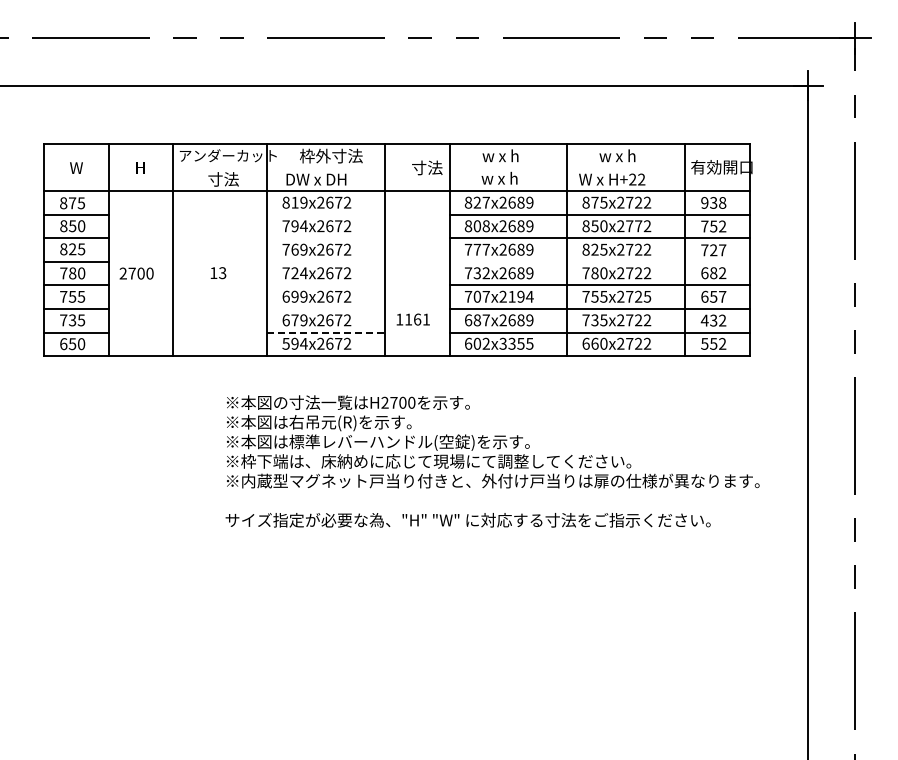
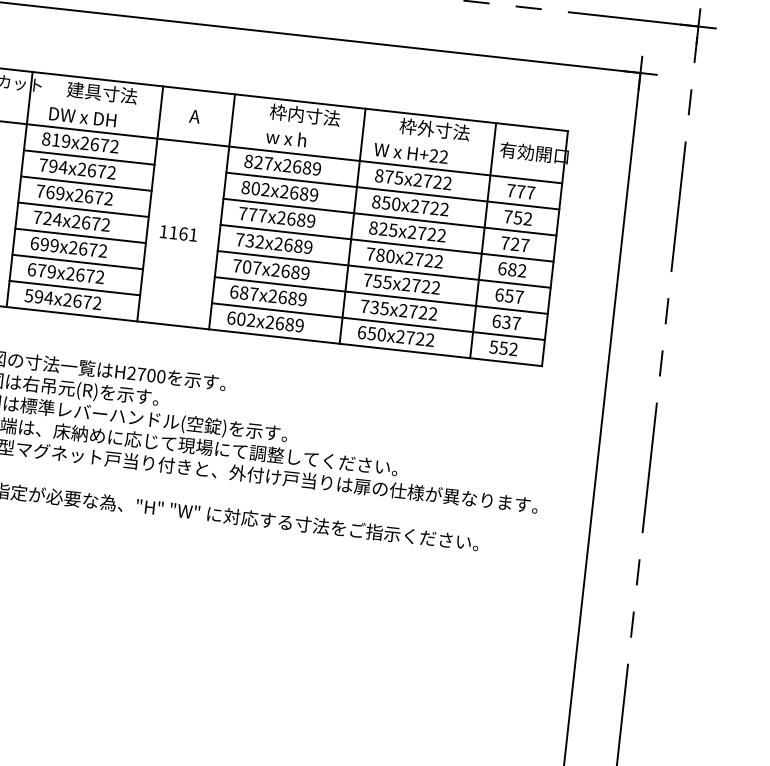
text: (315, 155) -> (84, 90), 枠外寸法 -> 建具寸法
text: (513, 155) -> (304, 114), w x h -> 枠内寸法
text: (630, 155) -> (434, 128), w x h -> 枠外寸法
text: (426, 167) -> (206, 117), 寸法 -> A
text: (713, 202) -> (520, 191), 938 -> 777
line: (325, 214) -> (88, 157), added
text: (485, 226) -> (264, 189), 808x2689 -> 802x2689
text: (638, 226) -> (434, 208), 850x2772 -> 850x2722
line: (325, 238) -> (85, 183), added
line: (325, 261) -> (82, 209), added
line: (599, 261) -> (387, 242), added
line: (325, 285) -> (79, 235), added
text: (520, 296) -> (295, 271), 707x2194 -> 707x2689
text: (647, 296) -> (436, 287), 755x2725 -> 755x2722
line: (325, 309) -> (76, 262), added
text: (412, 319) -> (177, 233), moved
text: (713, 320) -> (506, 322), 432 -> 637
line: (326, 332) -> (75, 288), dashed -> solid
text: (516, 343) -> (284, 323), 602x3355 -> 602x2689
text: (594, 343) -> (371, 333), 660x2722 -> 650x2722

